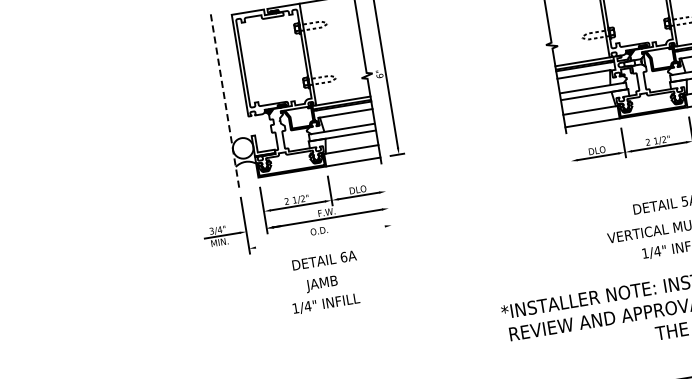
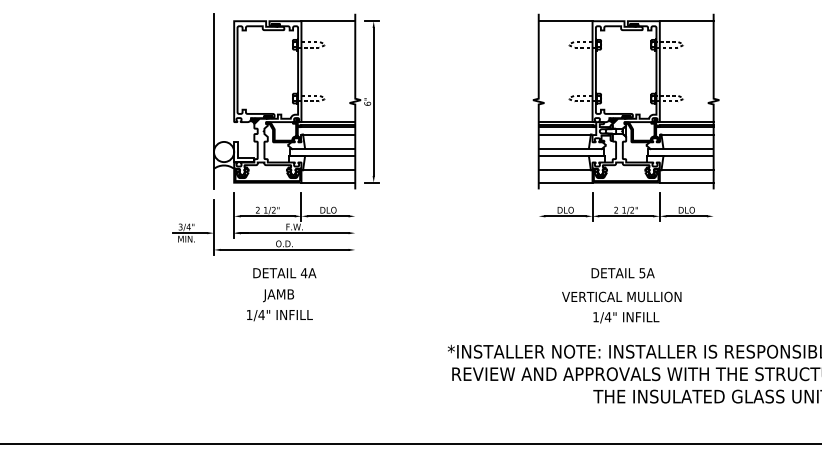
line: (224, 99) -> (213, 101), dashed -> solid
line: (320, 236) -> (284, 249), added
text: (343, 257) -> (303, 273), 6A -> 4A

